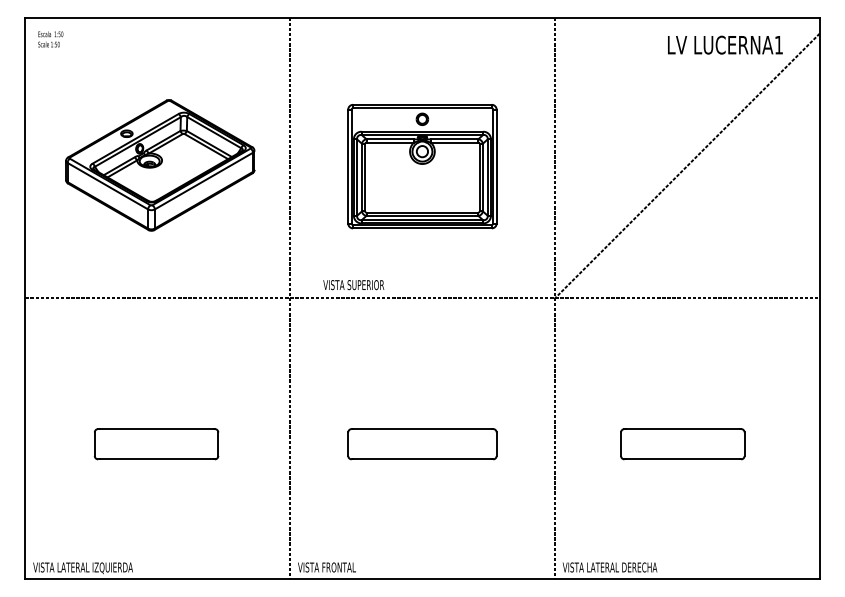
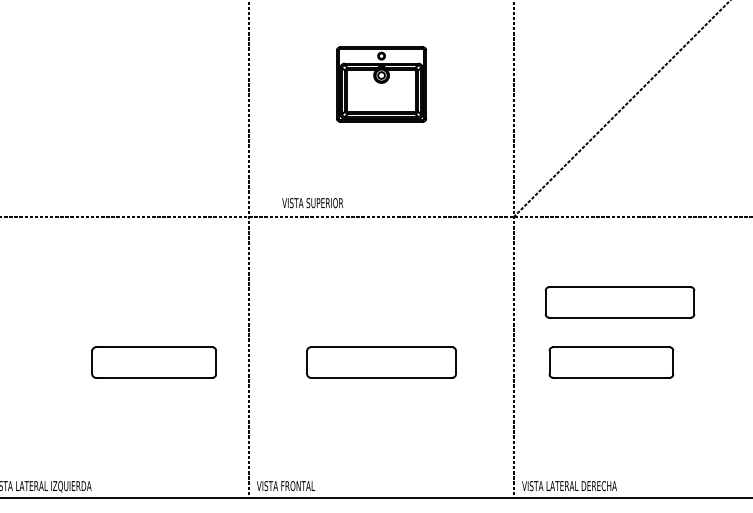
part: (160, 165) -> (119, 83), removed
part: (422, 166) -> (381, 84), size x0.6
part: (660, 384) -> (620, 302), added
part: (156, 444) -> (154, 362), moved
part: (682, 444) -> (611, 362), moved

